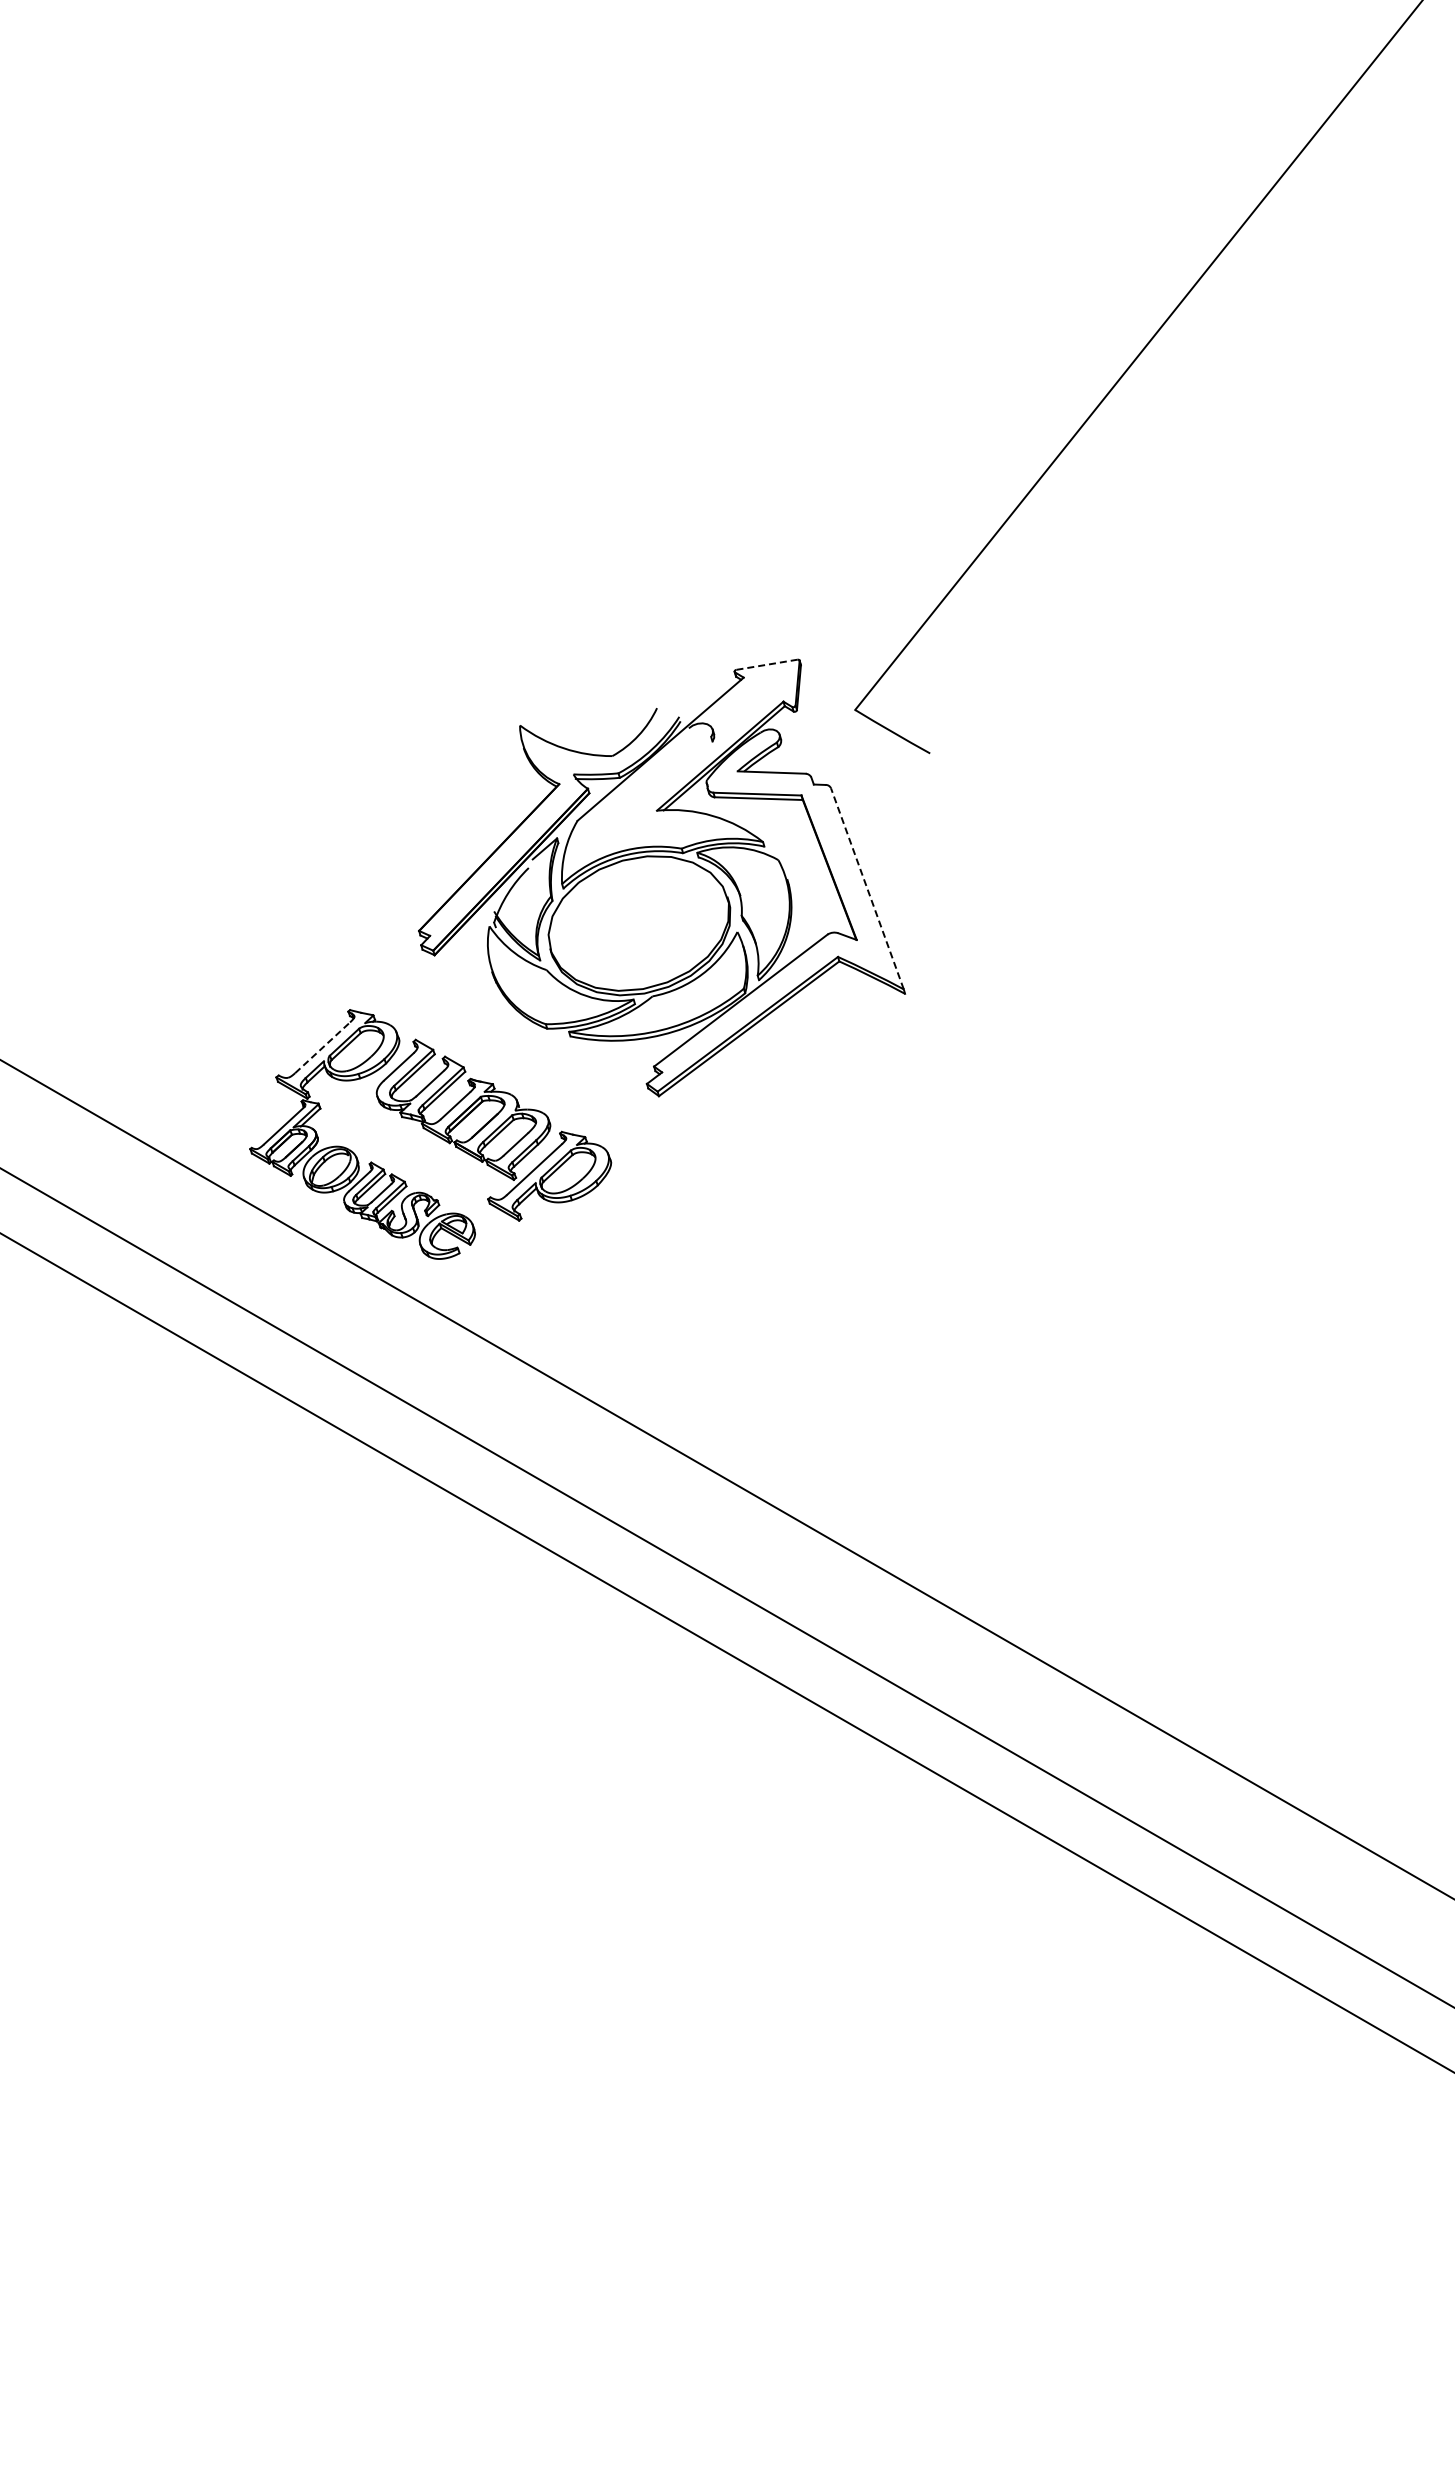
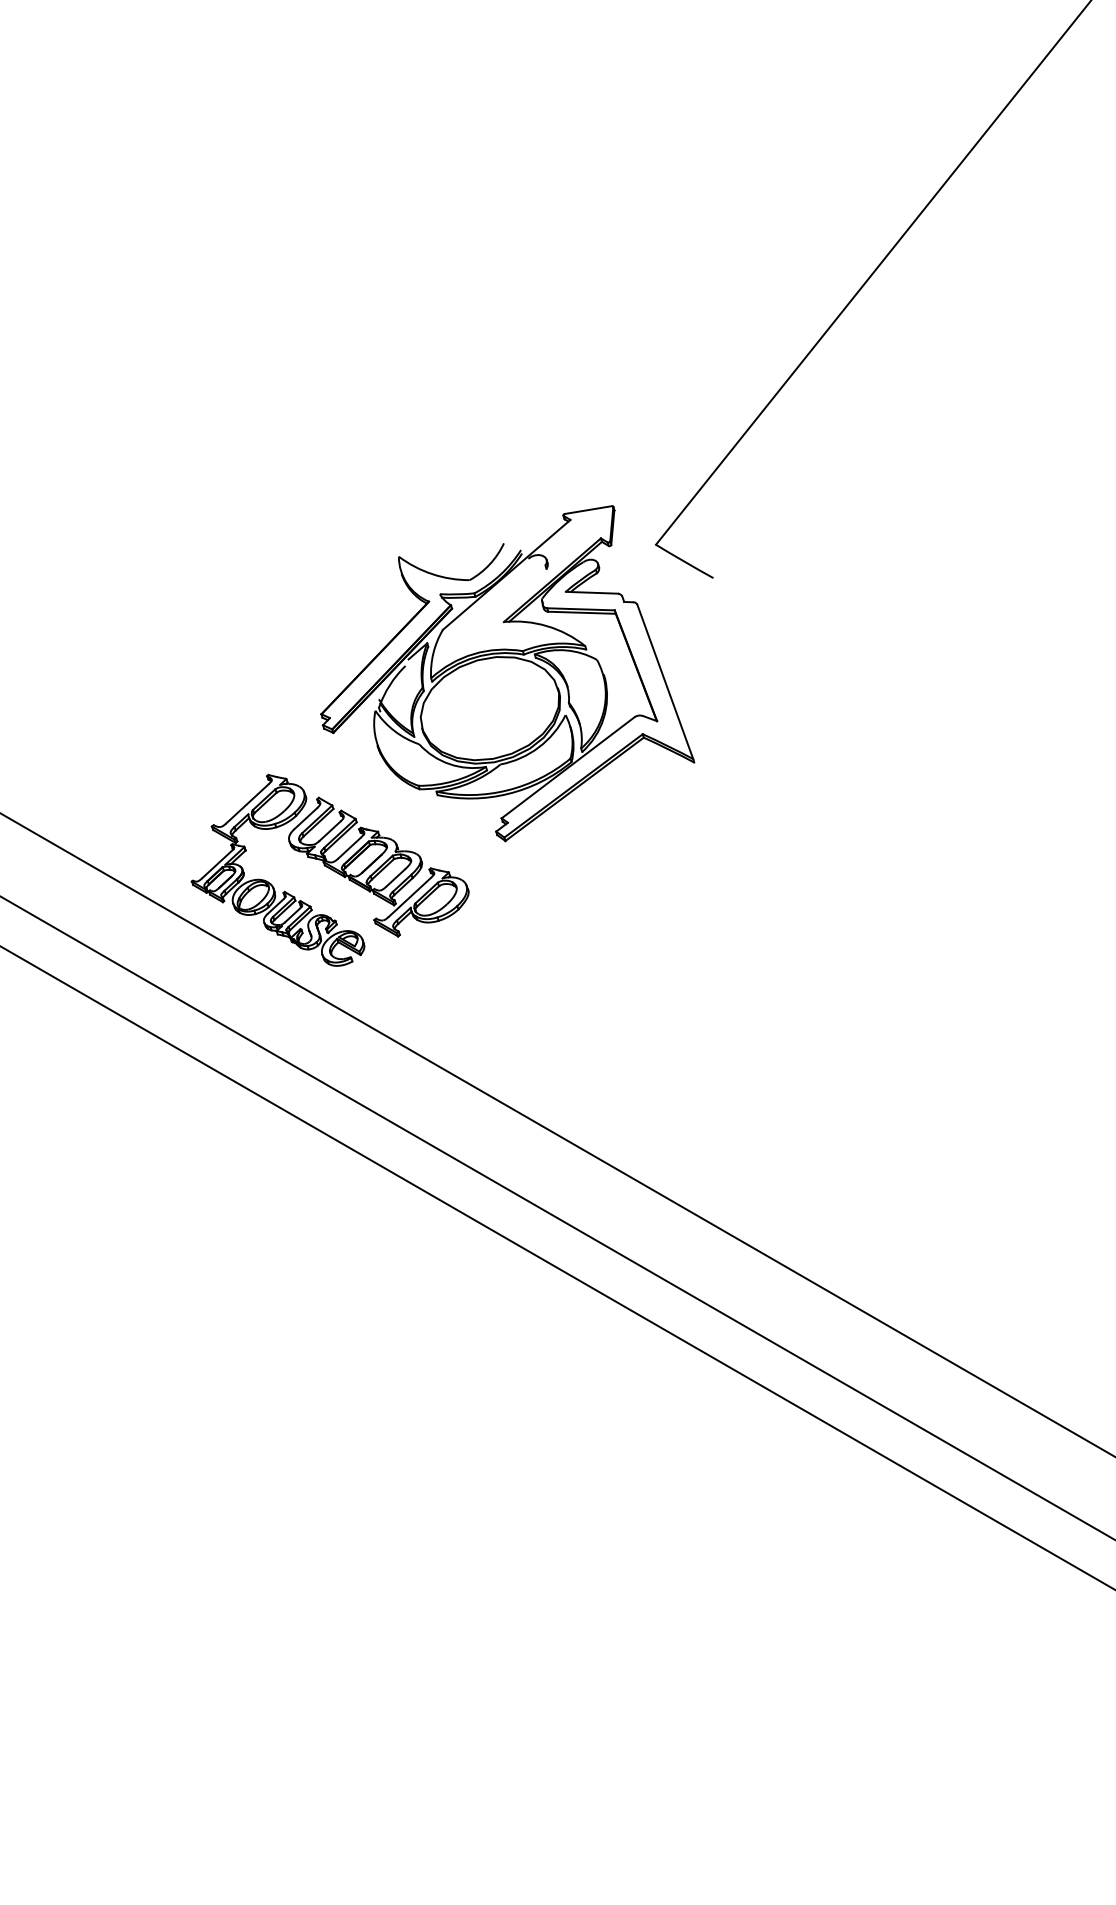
line: (766, 664) -> (587, 509), dashed -> solid
line: (867, 888) -> (665, 681), dashed -> solid
line: (323, 1047) -> (248, 803), dashed -> solid

